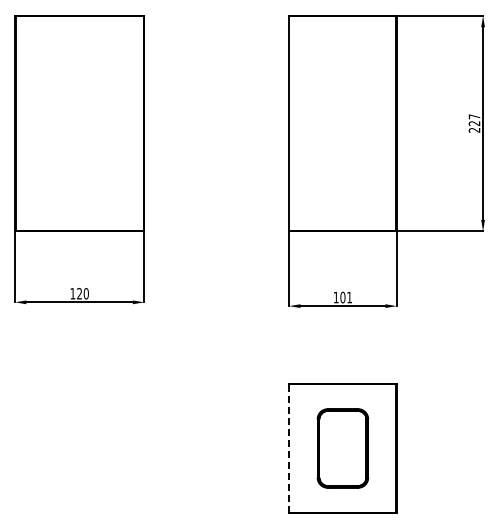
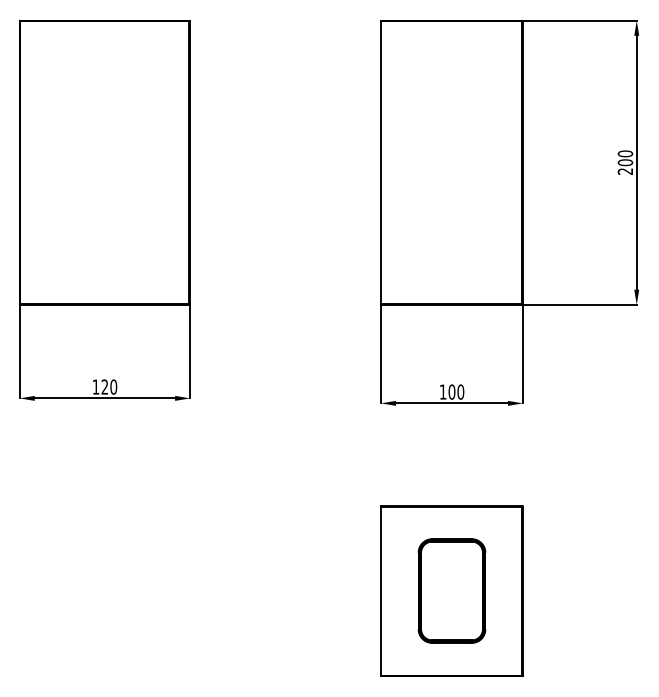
text: (474, 120) -> (625, 158), 227 -> 200
text: (349, 297) -> (460, 392), 101 -> 100
line: (289, 448) -> (381, 591), dashed -> solid

